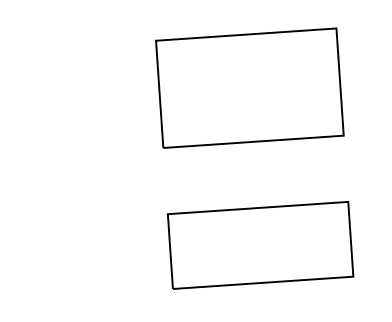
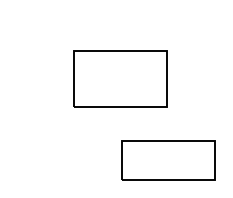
part: (250, 87) -> (120, 78), moved

